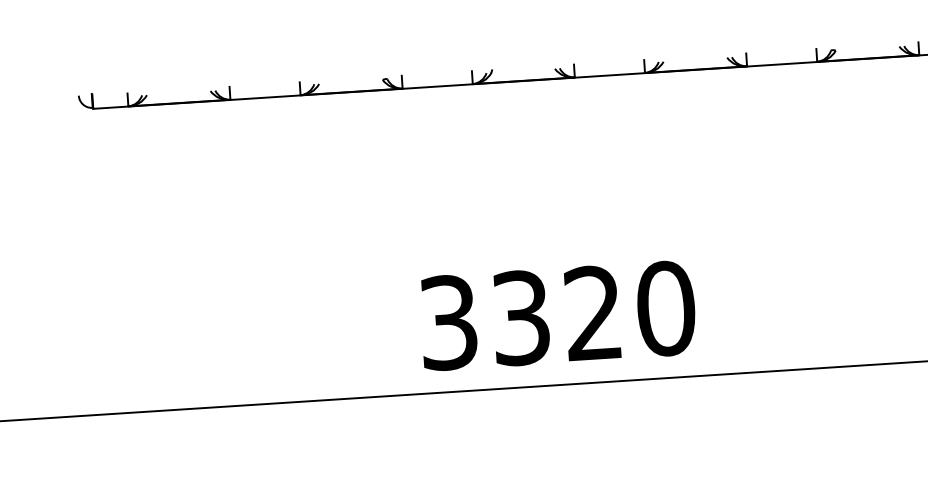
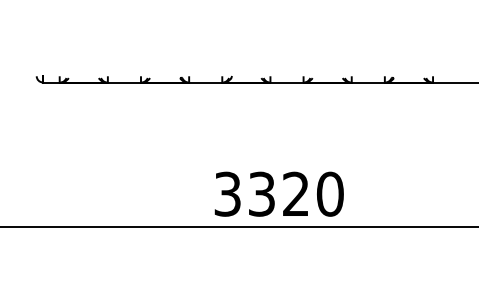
text: (556, 314) -> (278, 193), moved

